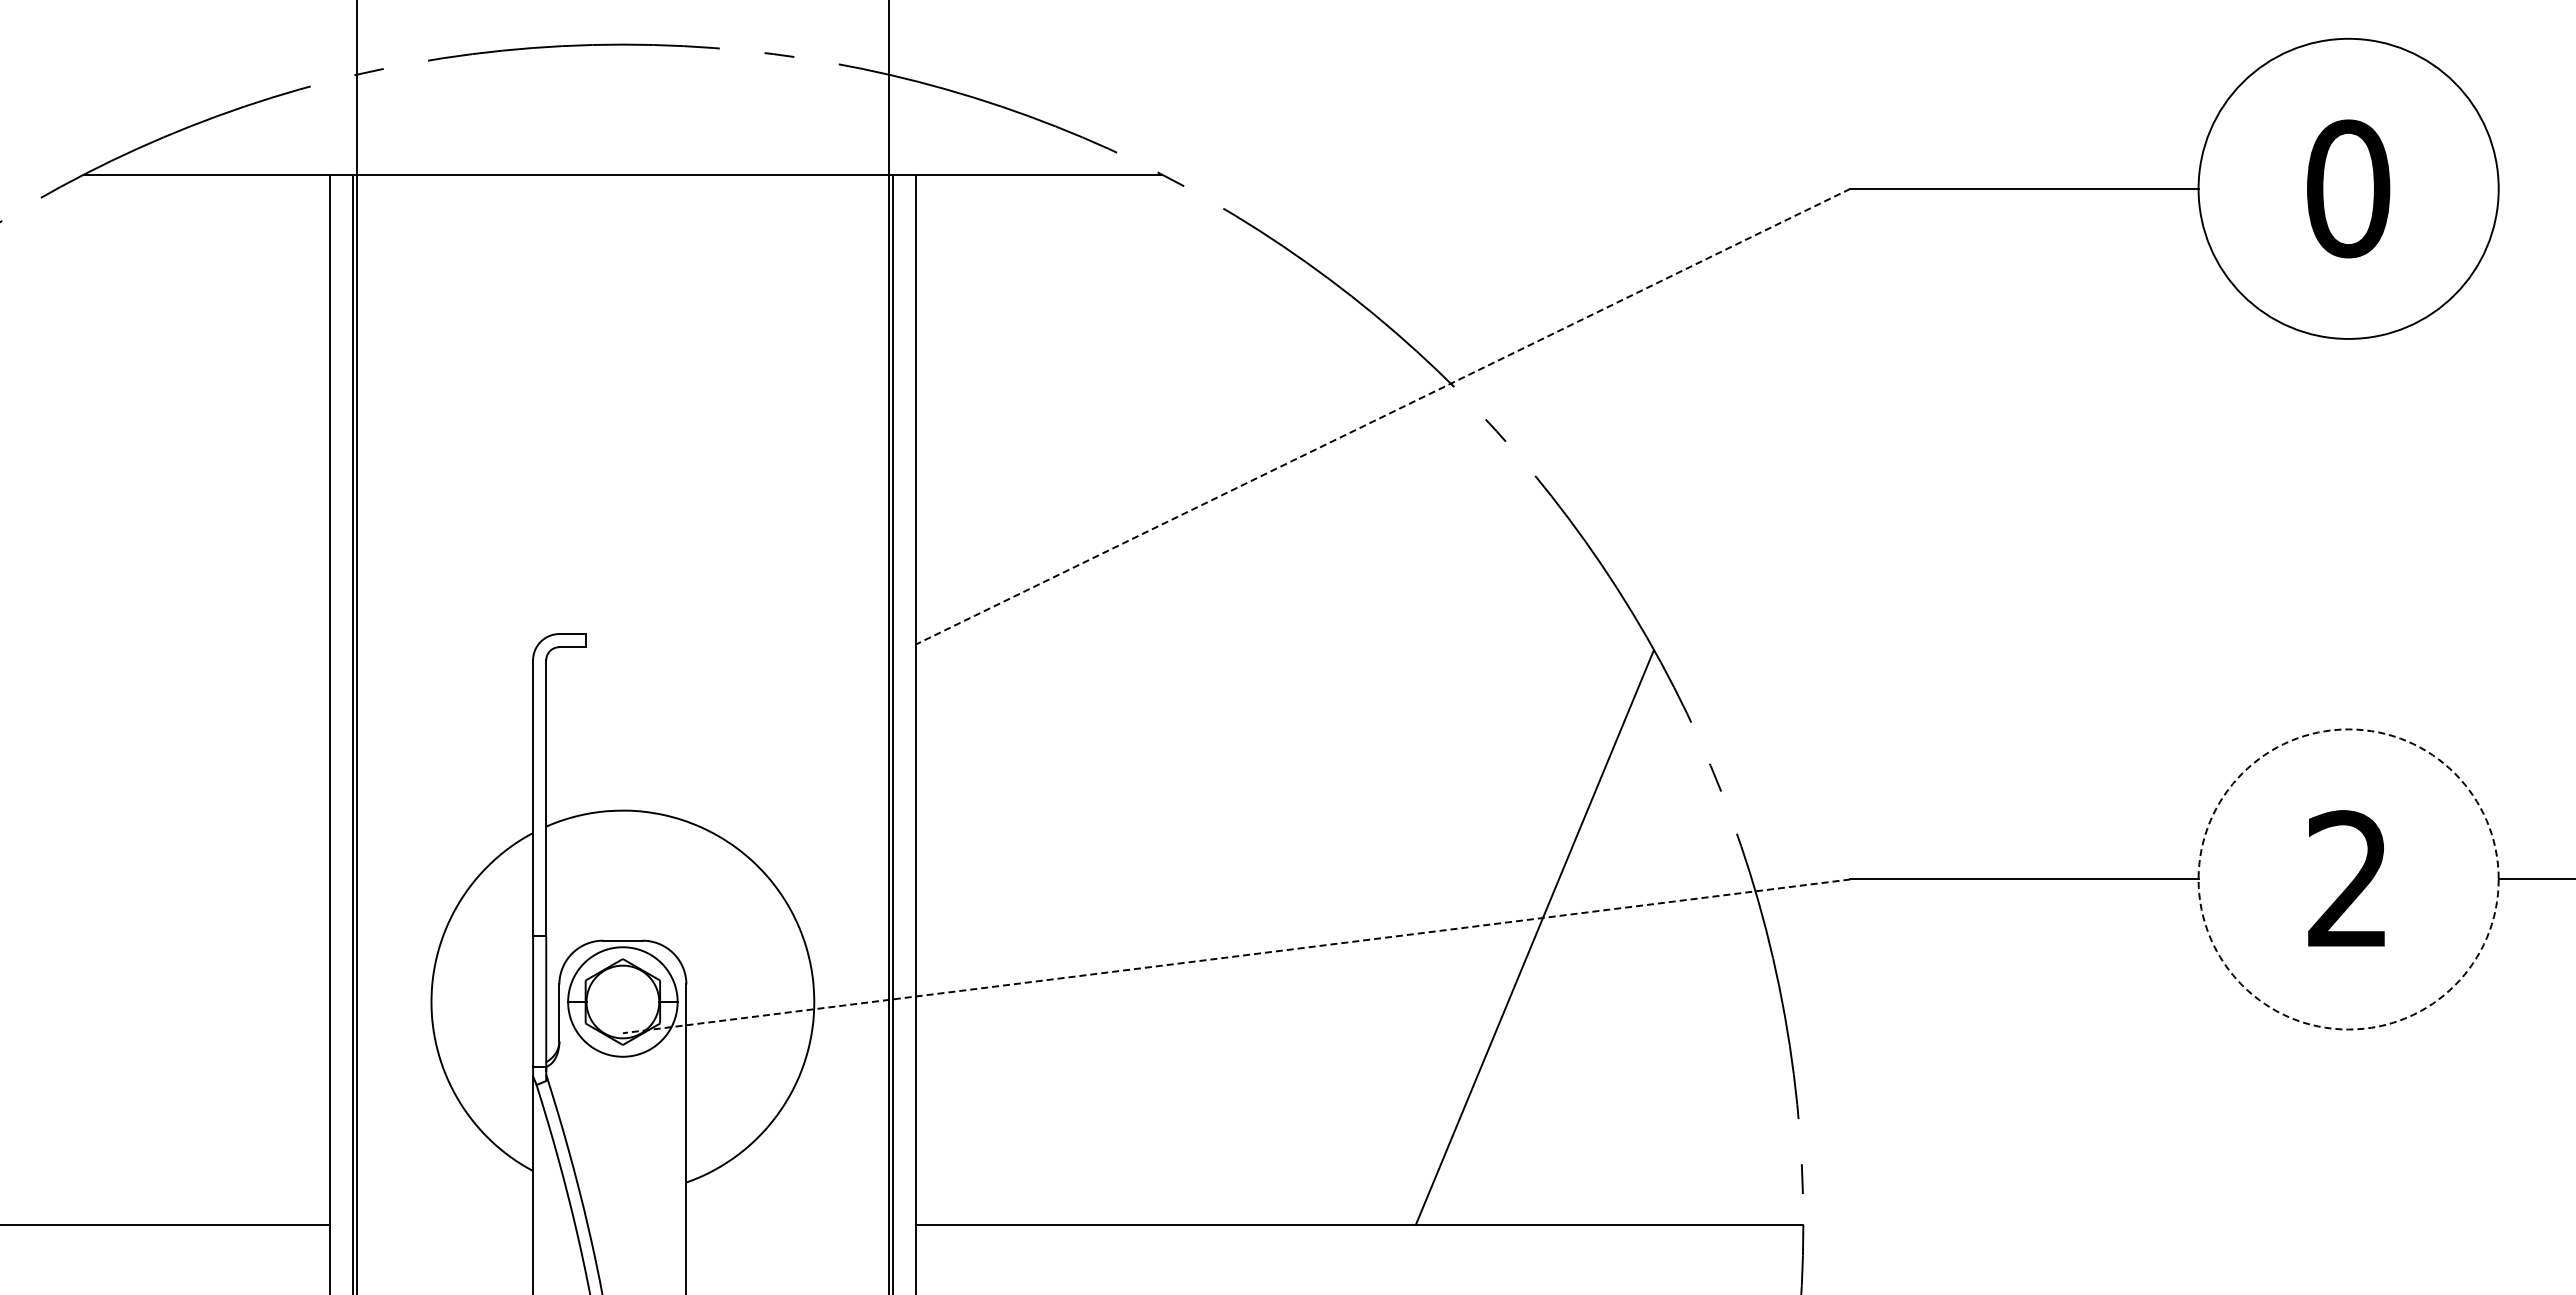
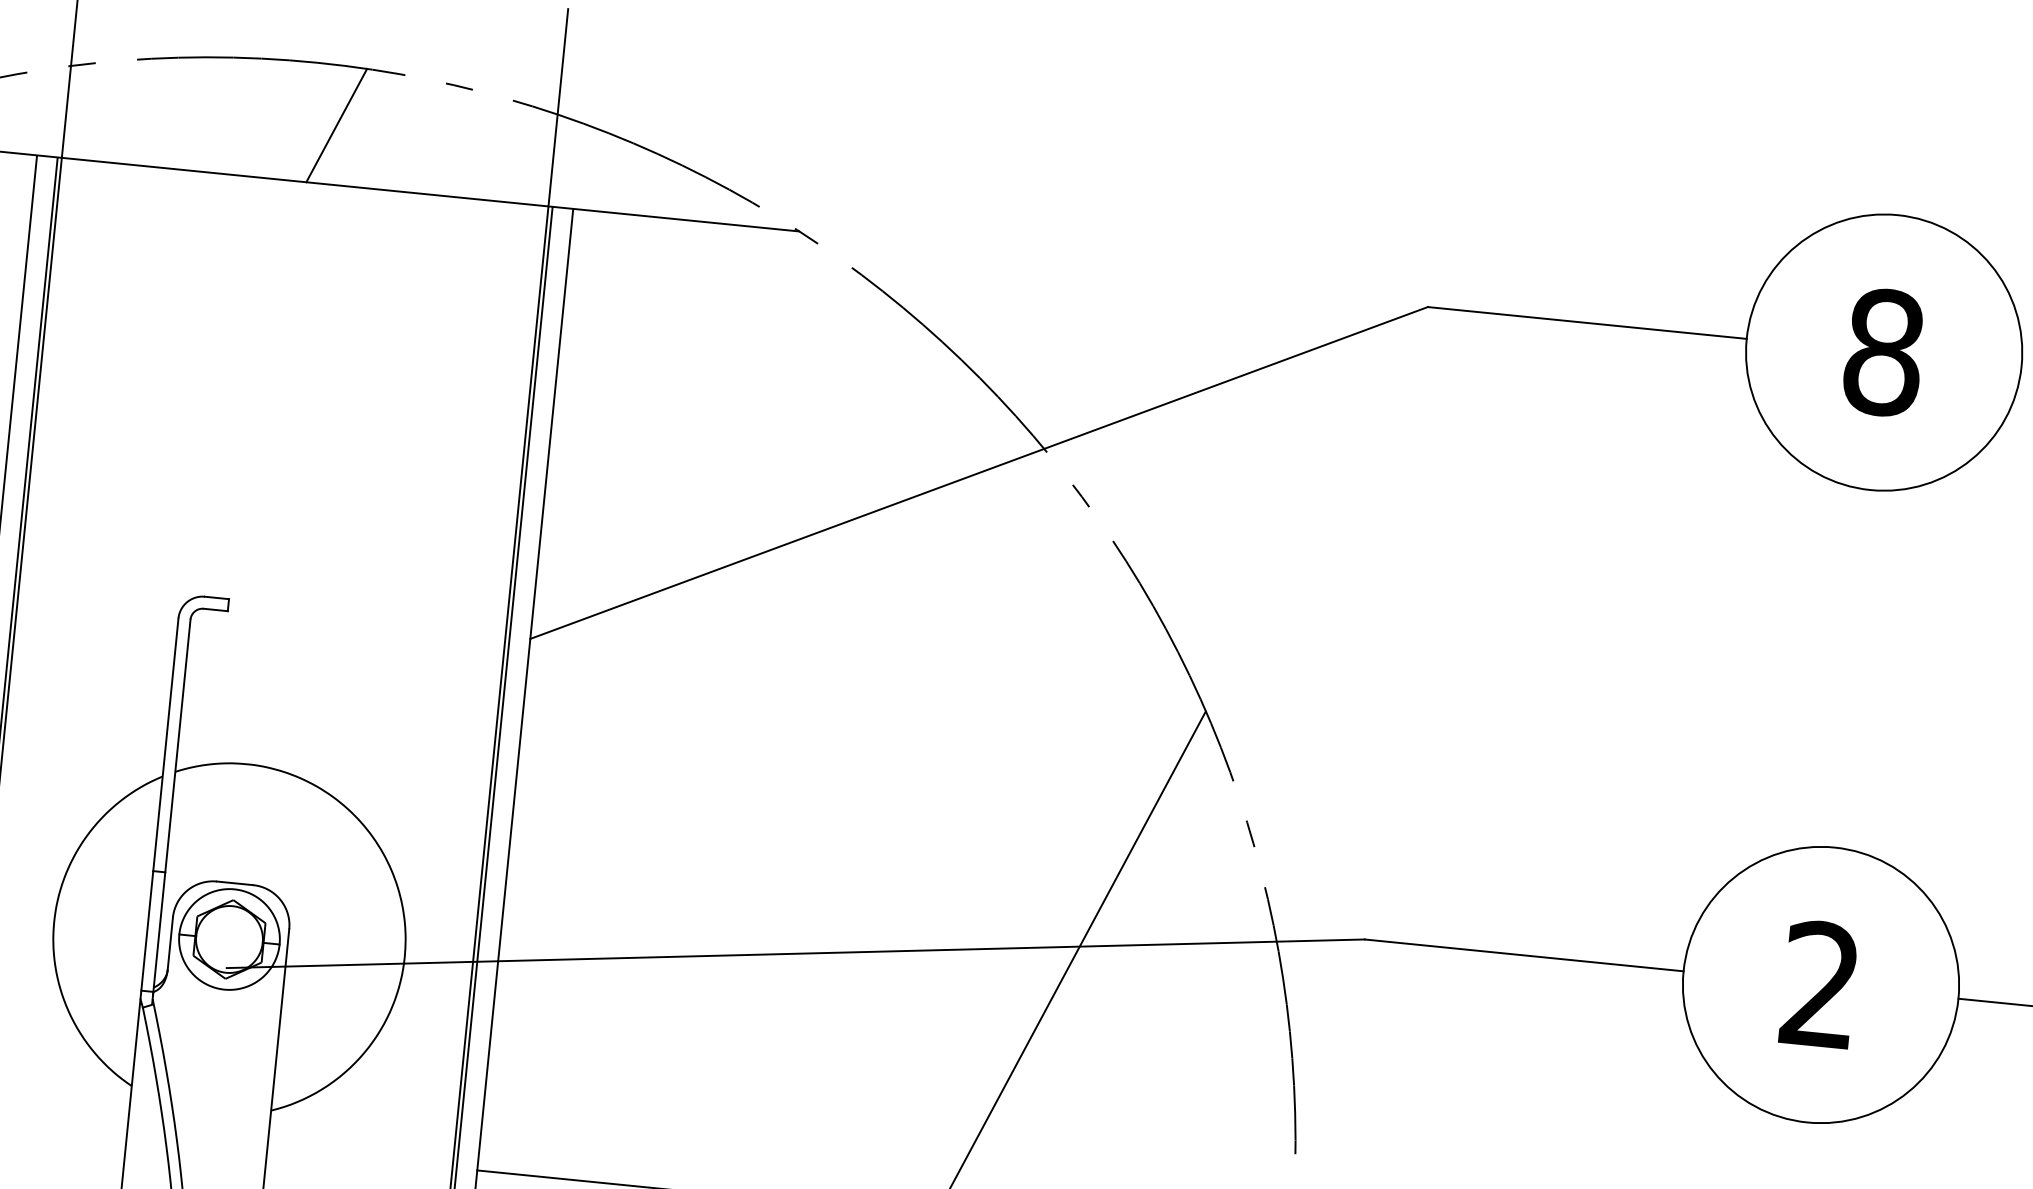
line: (650, 109) -> (336, 124), added
text: (2348, 188) -> (1884, 352), 0 -> 8
line: (1383, 416) -> (979, 472), dashed -> solid
circle: (2348, 879) -> (1820, 985), dashed -> solid
line: (1236, 956) -> (795, 953), dashed -> solid

